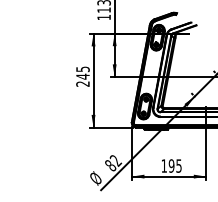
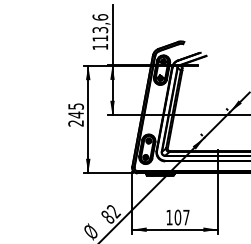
text: (174, 165) -> (181, 217), 195 -> 107

